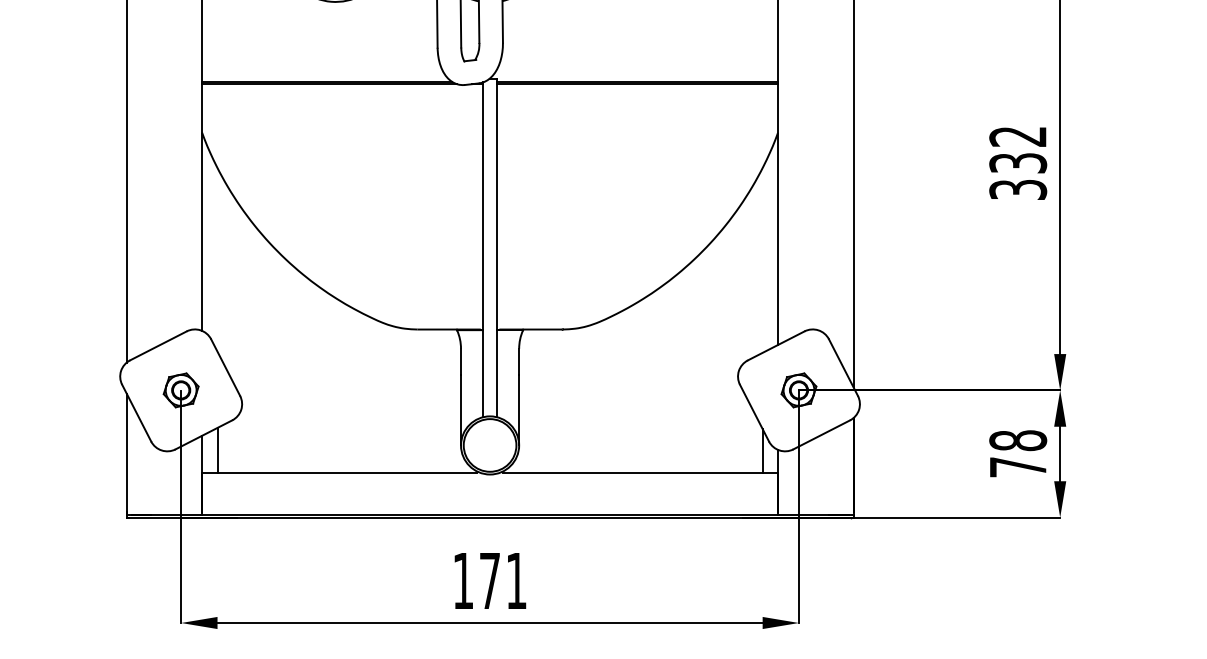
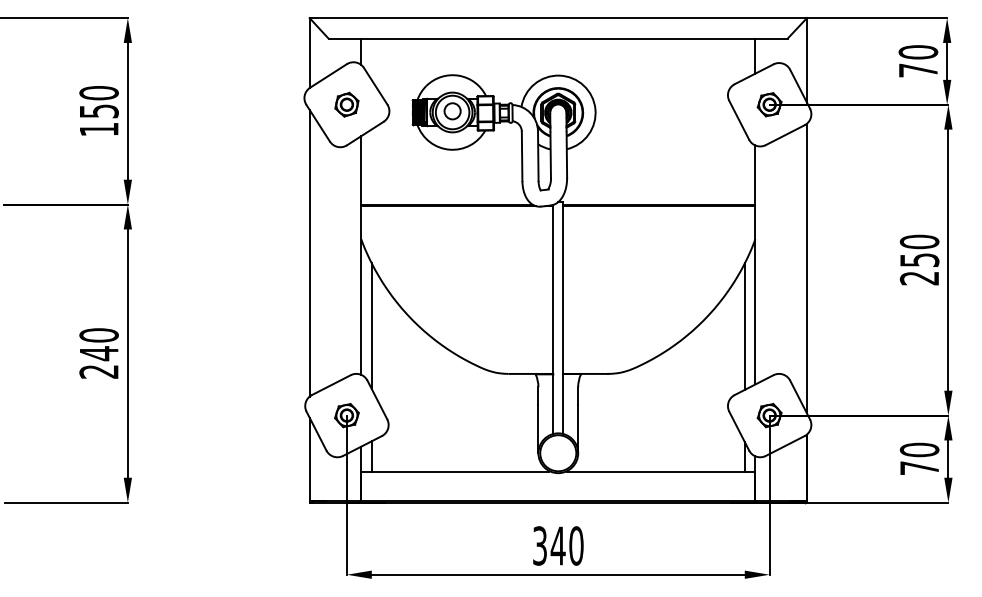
text: (1017, 162) -> (919, 259), 332 -> 250
line: (217, 260) -> (371, 326), added
line: (762, 260) -> (744, 326), added
text: (1017, 439) -> (919, 449), 78 -> 70
text: (490, 580) -> (558, 545), 171 -> 340

